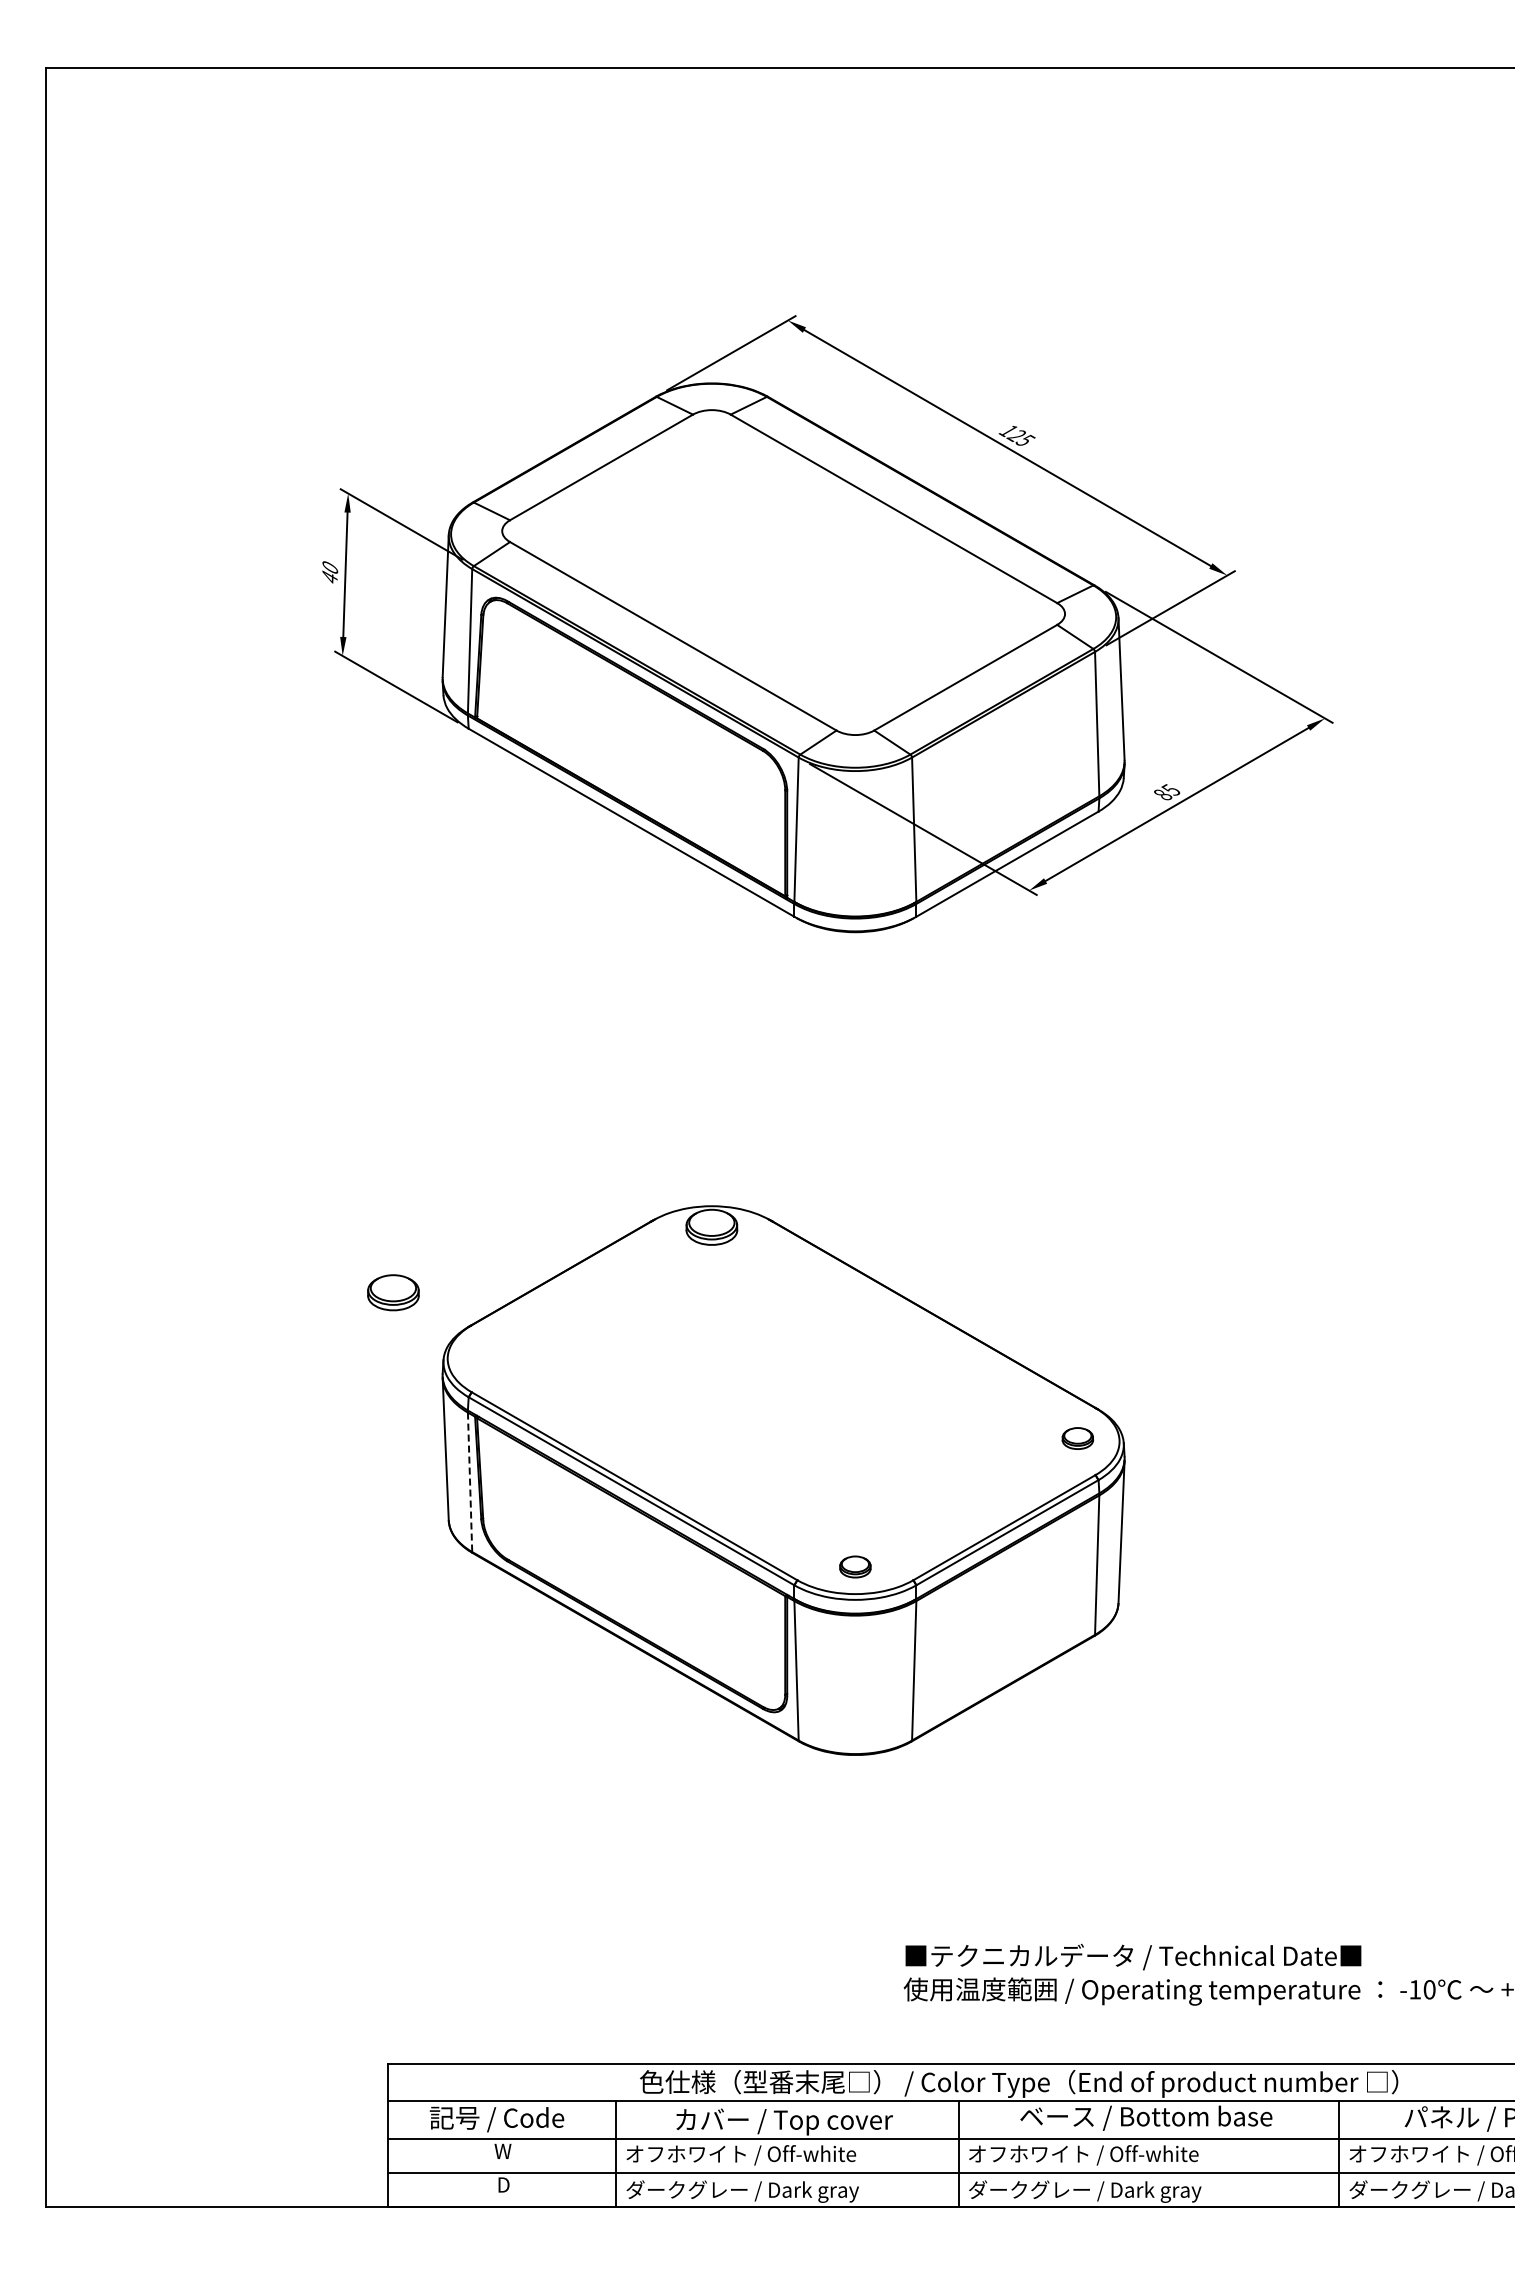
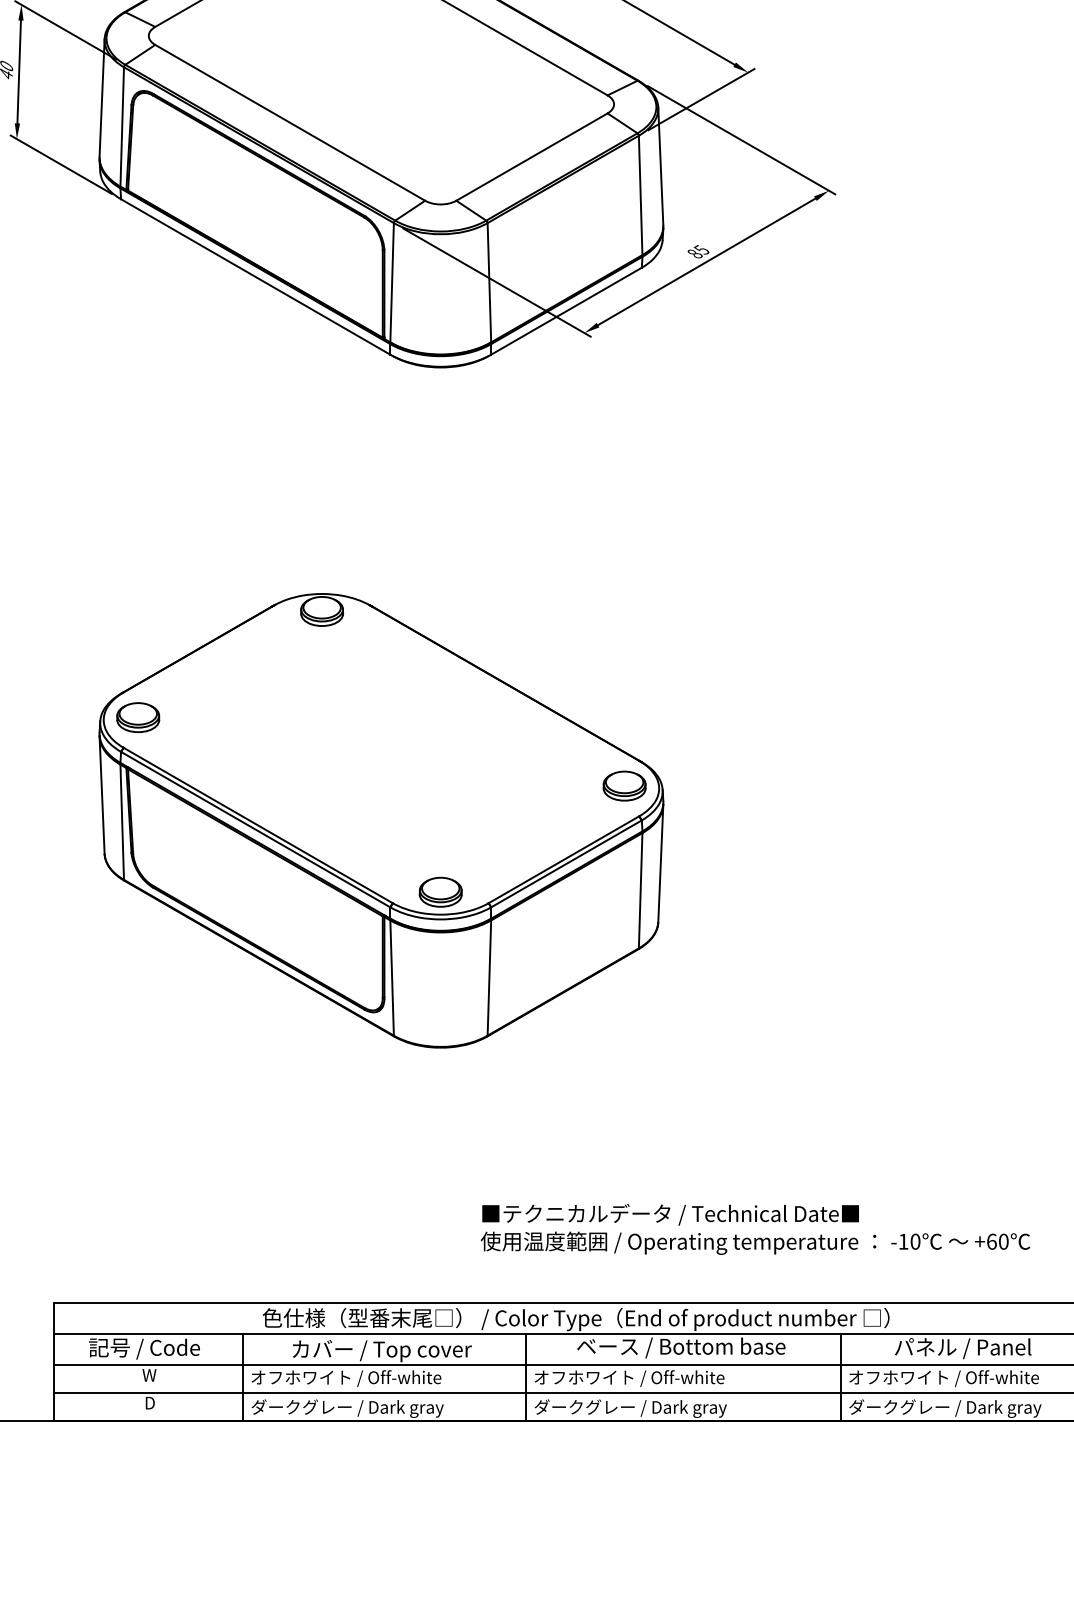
part: (393, 1292) -> (138, 717), moved
part: (1077, 1438) -> (624, 786), size x1.67
line: (470, 1482) -> (122, 822), dashed -> solid
part: (855, 1566) -> (440, 891), size x1.67

